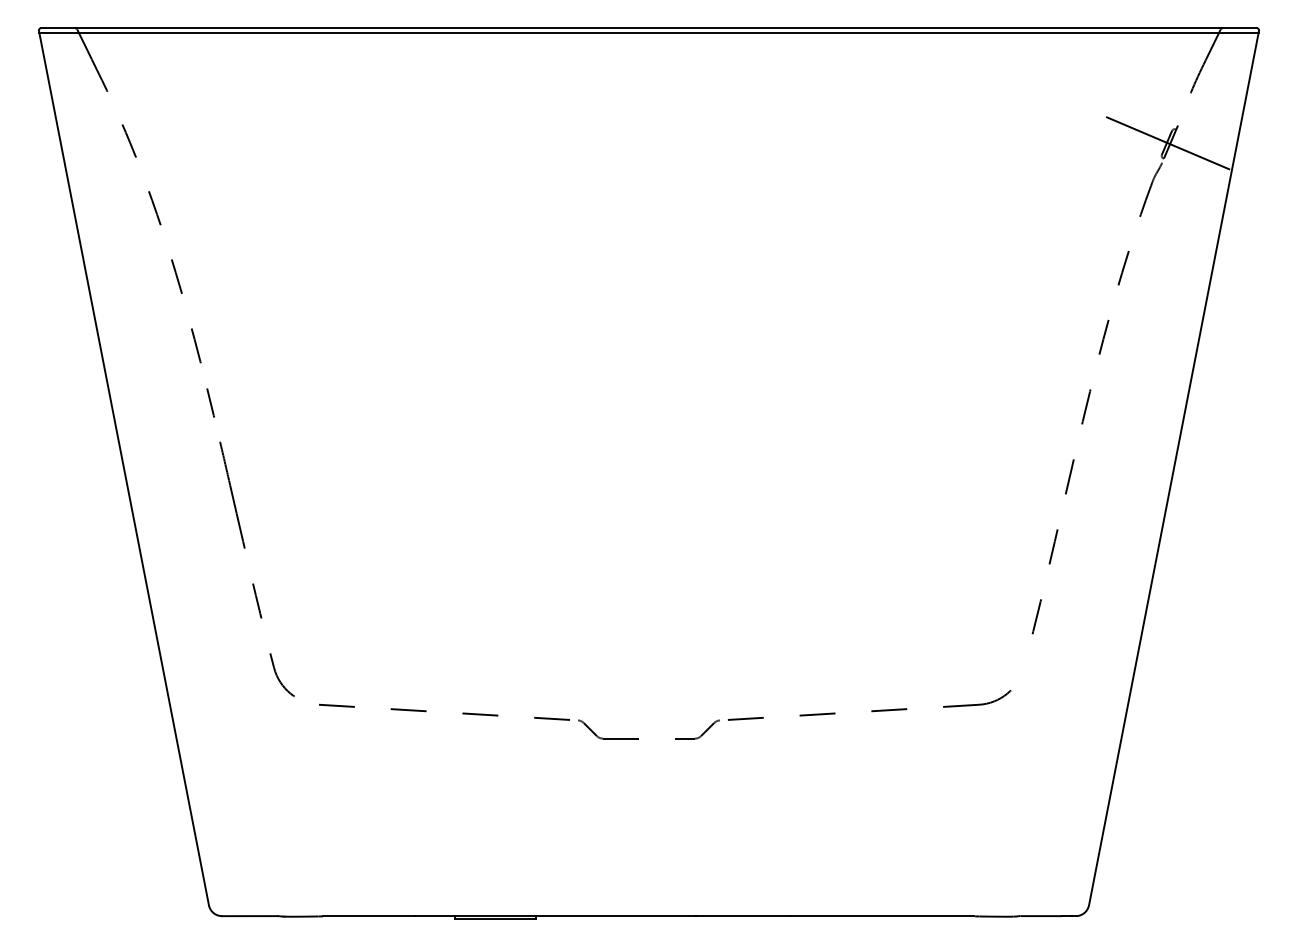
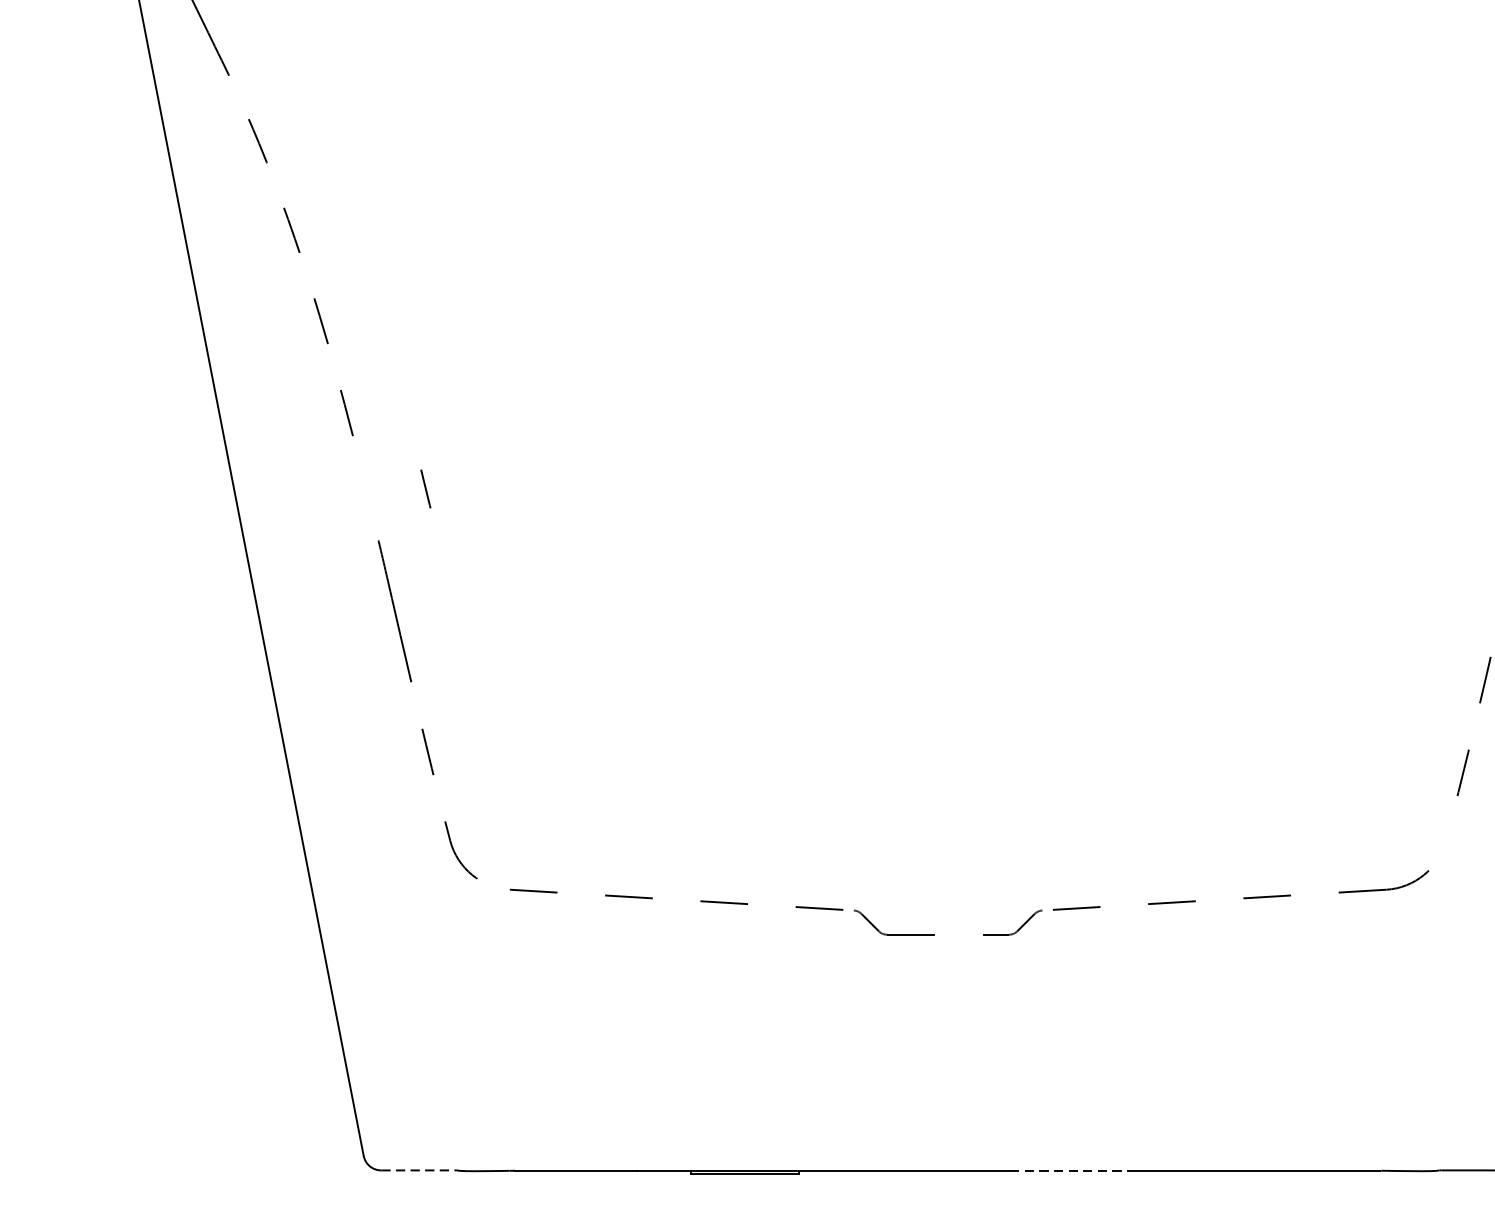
line: (210, 402) -> (425, 488), moved
line: (249, 916) -> (417, 1170), solid -> dashed
line: (743, 916) -> (1073, 1170), solid -> dashed

